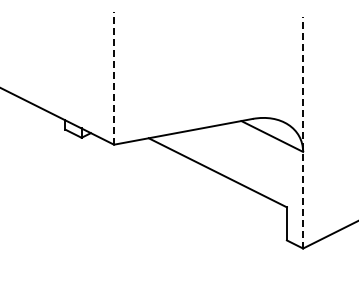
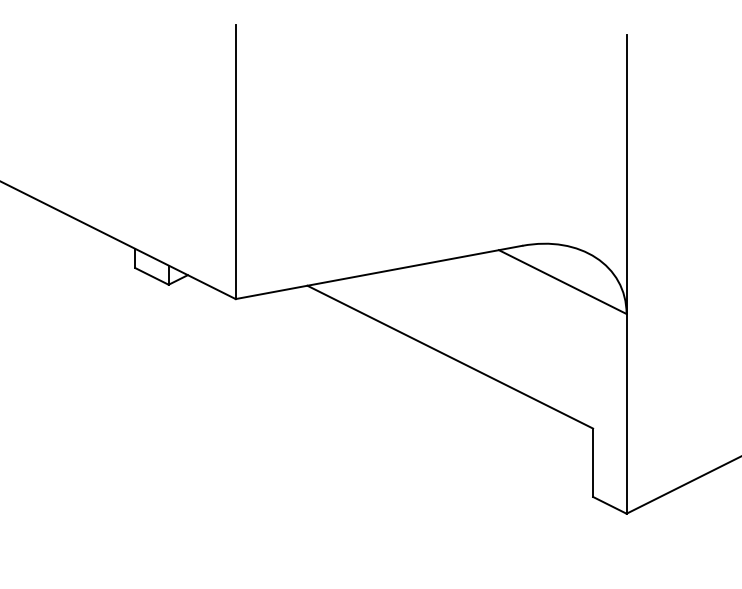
line: (114, 78) -> (236, 162), dashed -> solid
line: (303, 132) -> (627, 273), dashed -> solid

